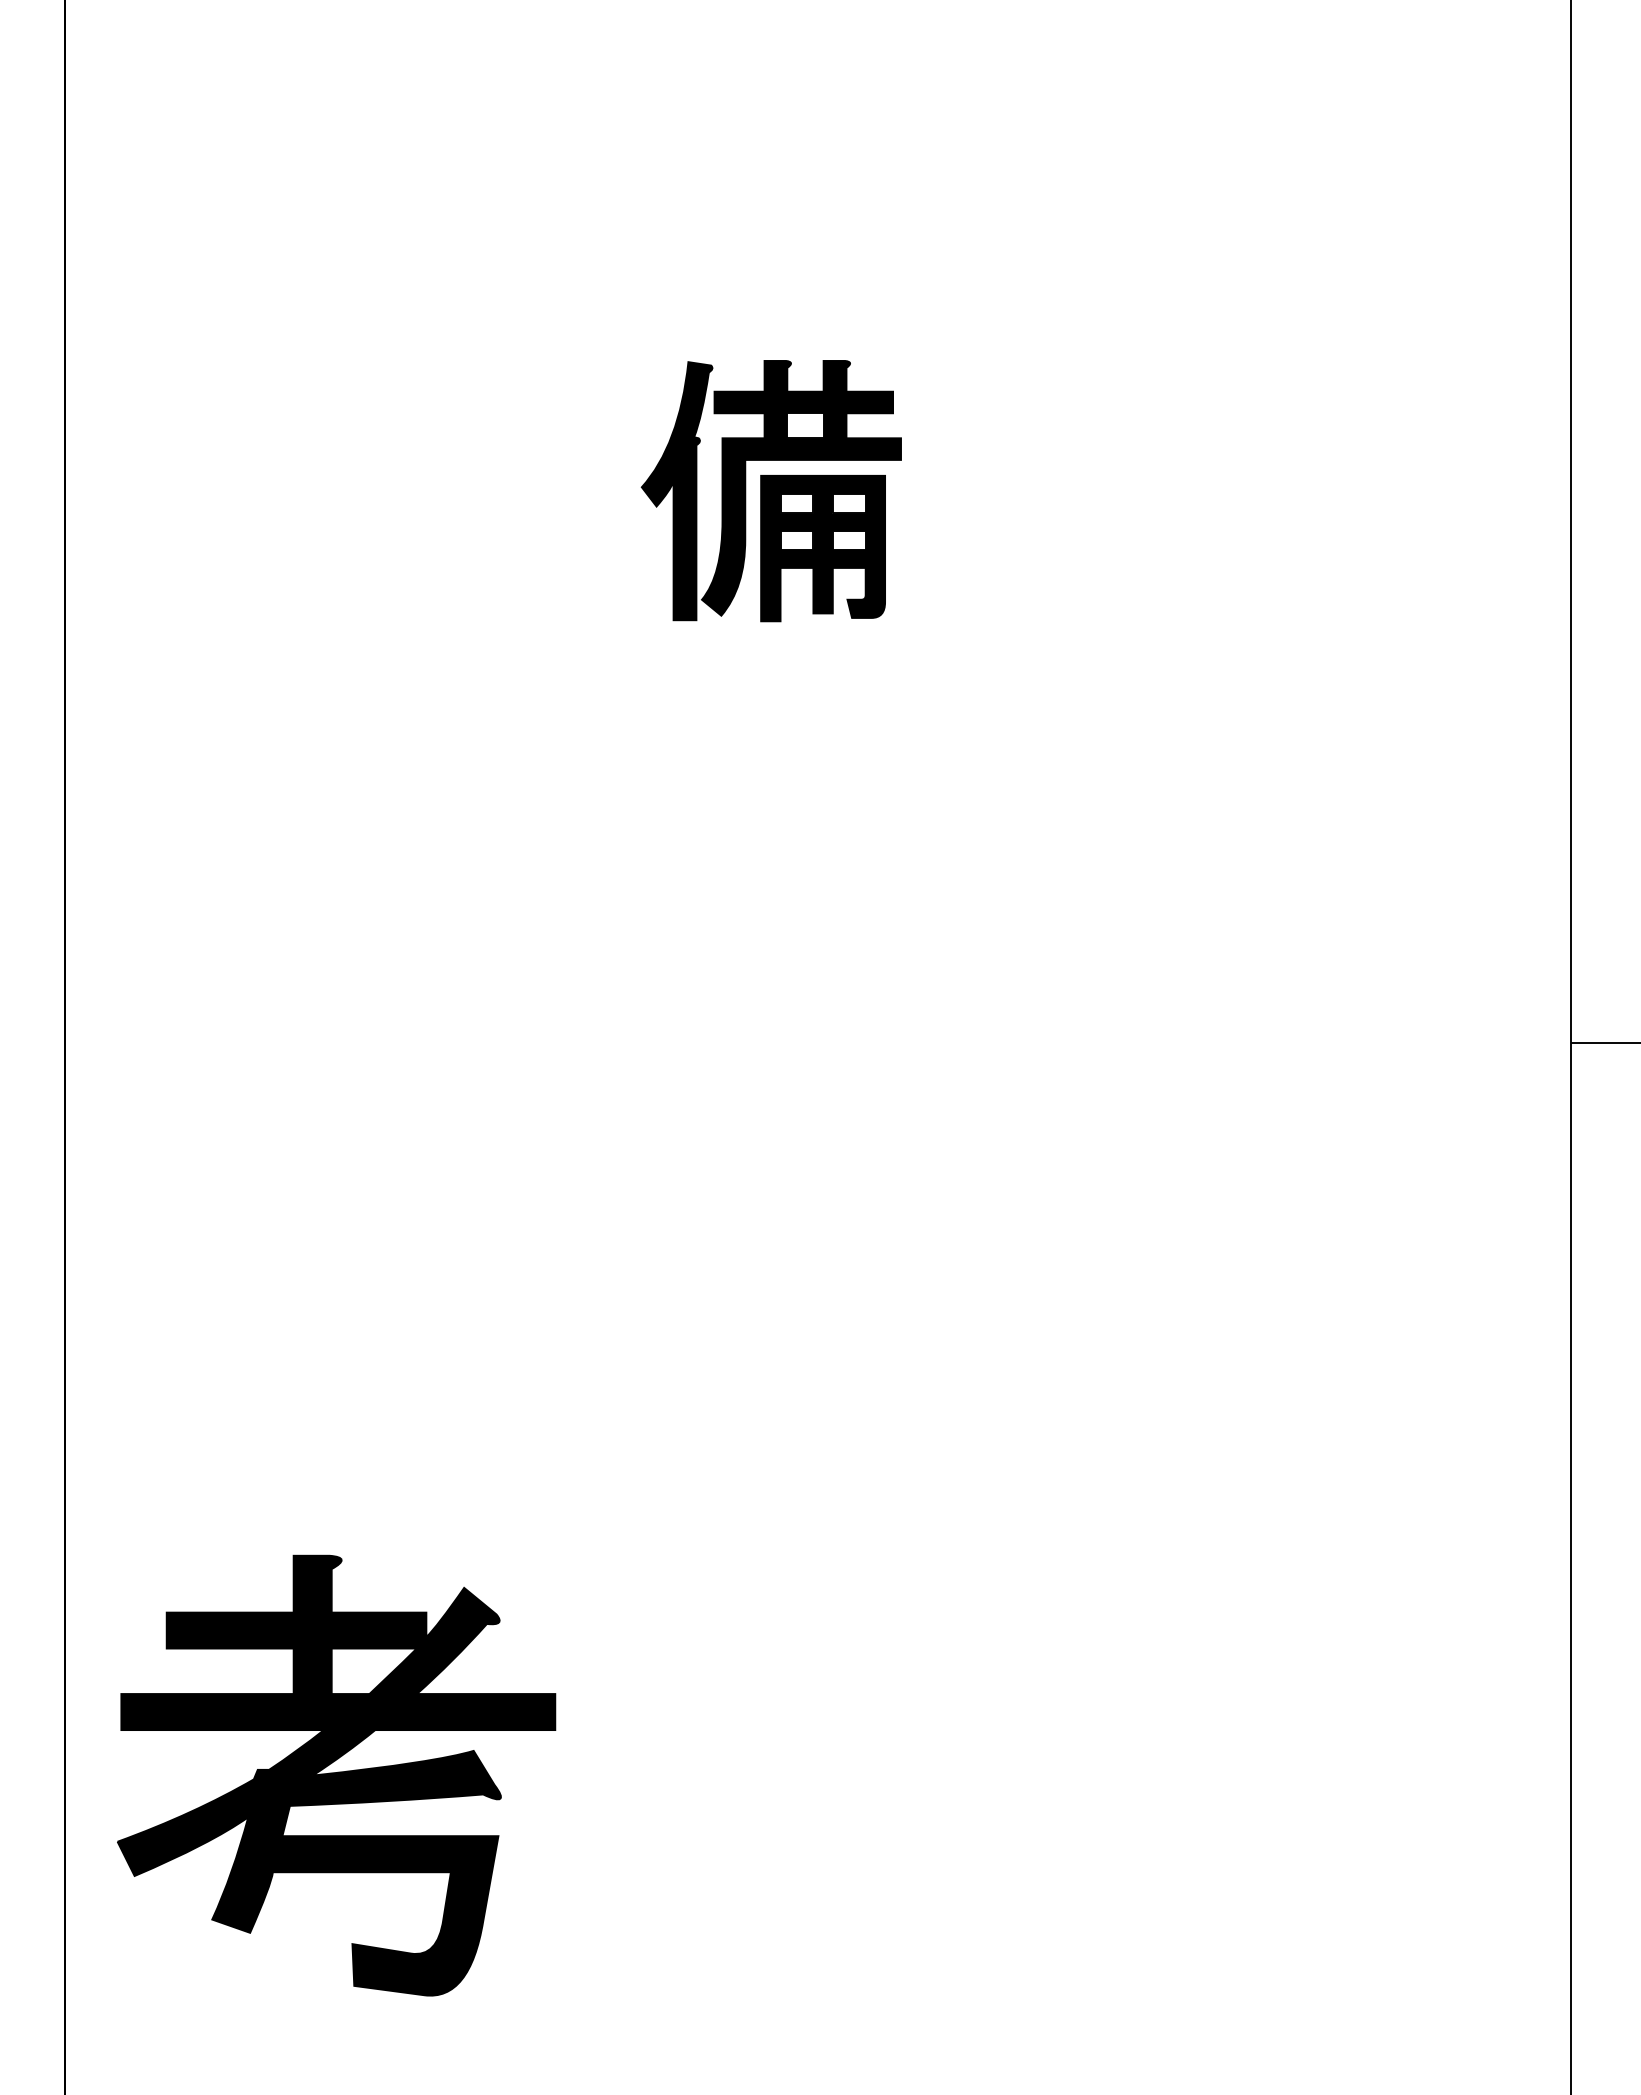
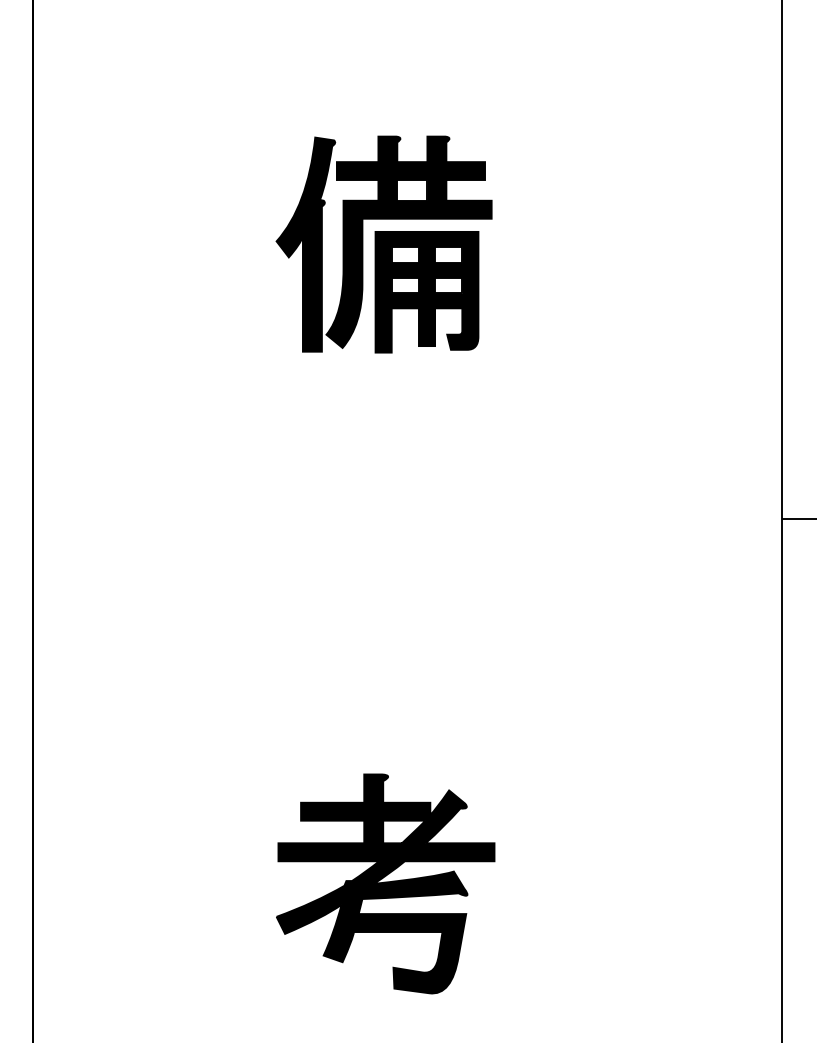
part: (770, 491) -> (383, 244), size x1.67
part: (336, 1774) -> (385, 883), moved

